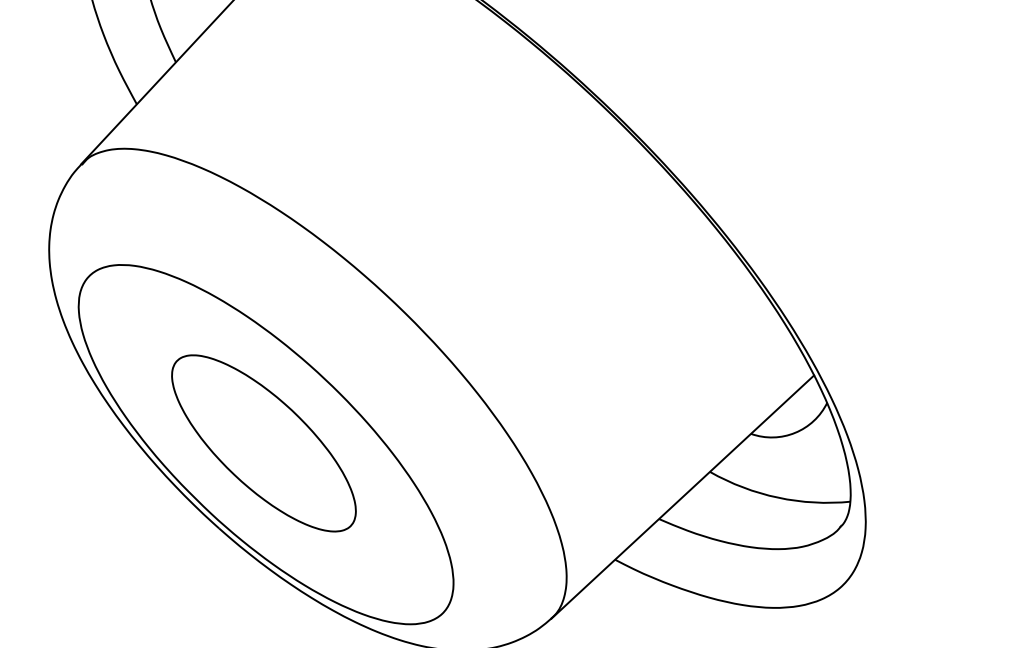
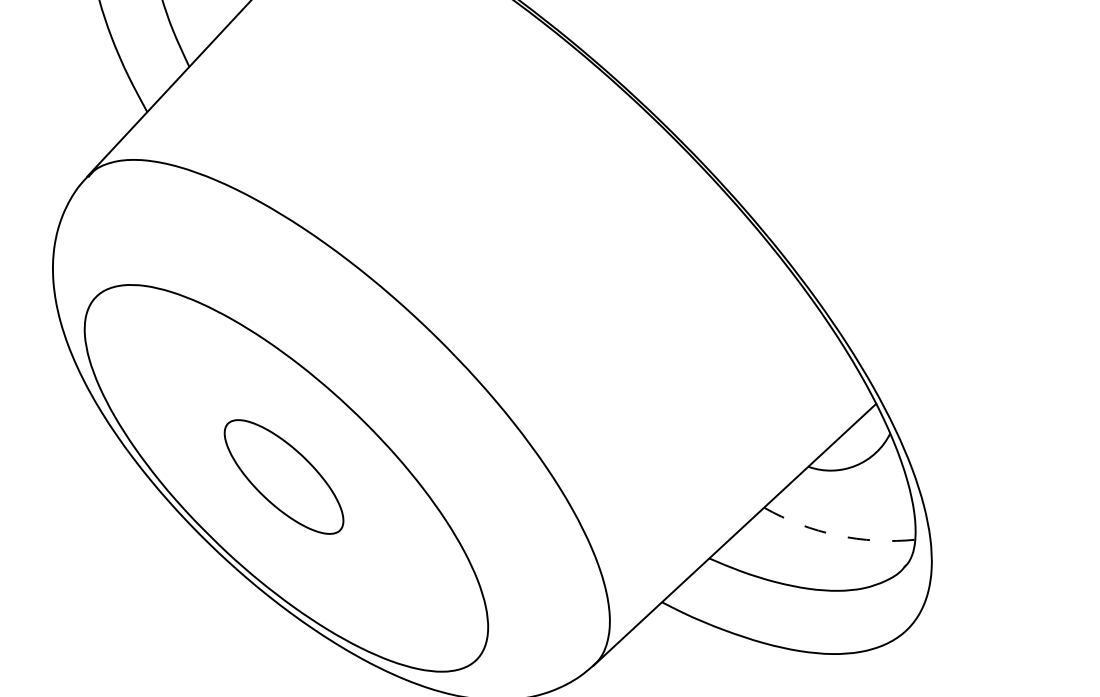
part: (263, 442) -> (283, 476), size x0.6
arc: (778, 497) -> (837, 535), solid -> dashed

